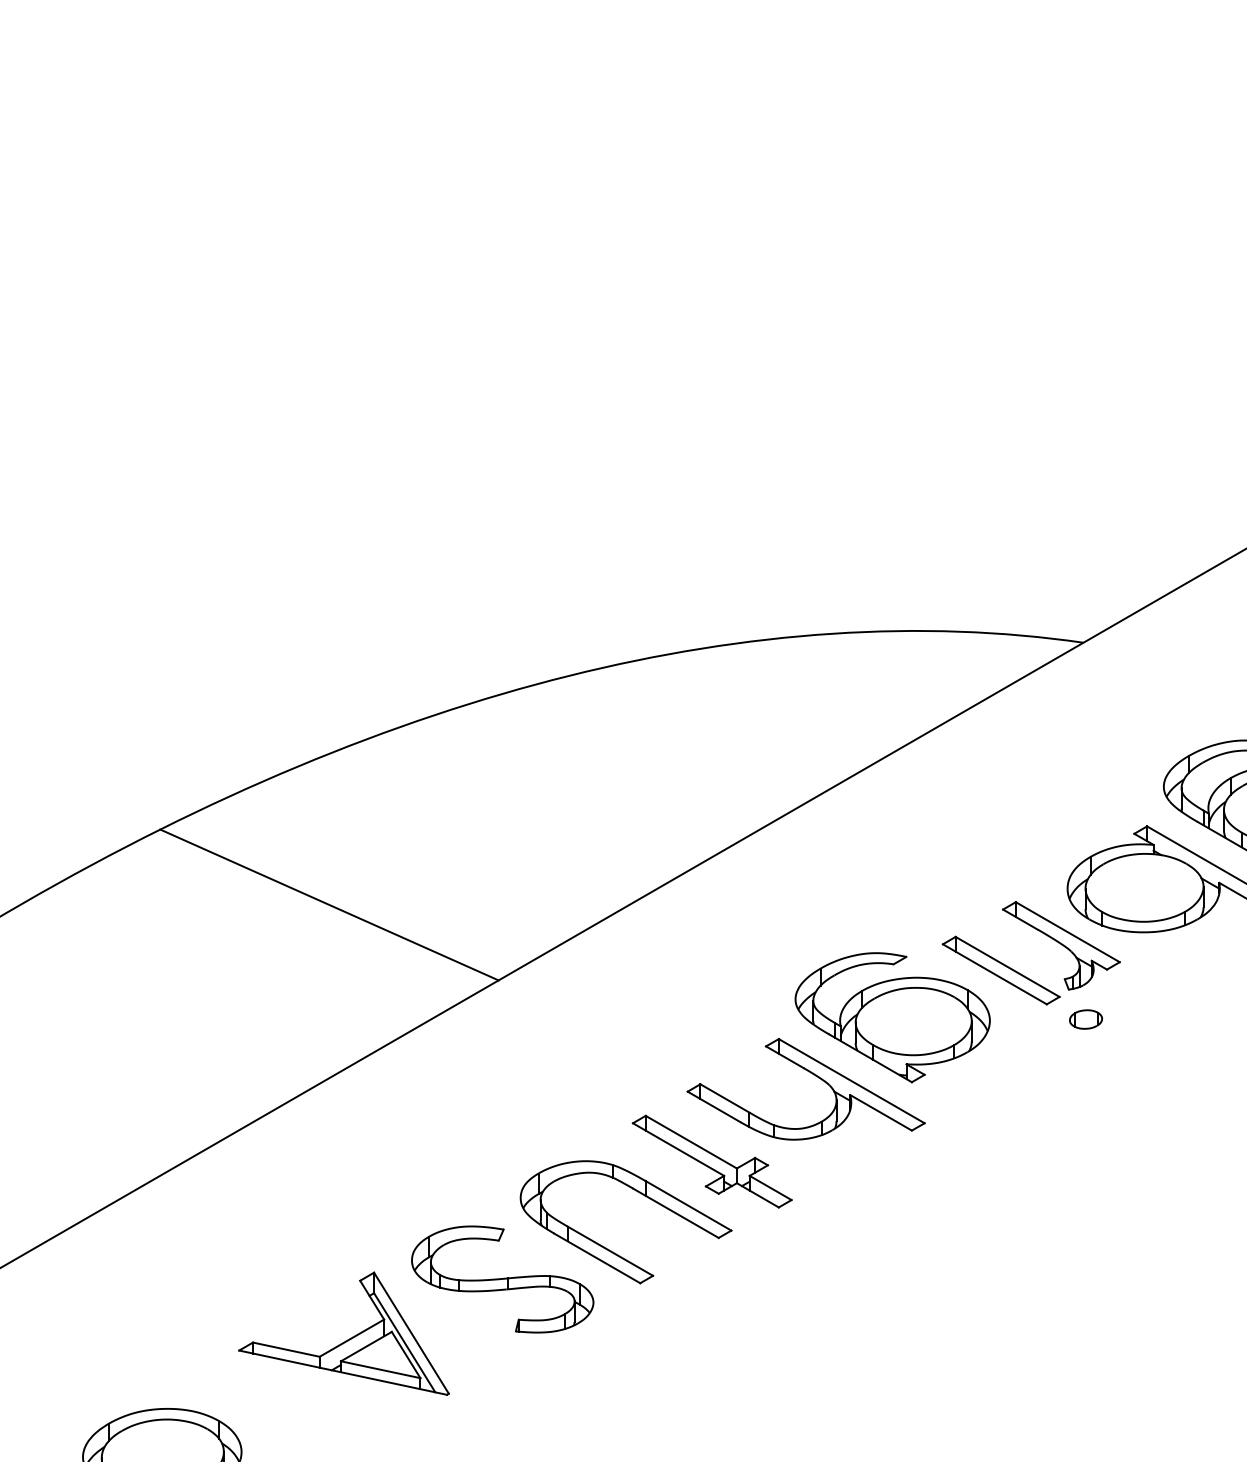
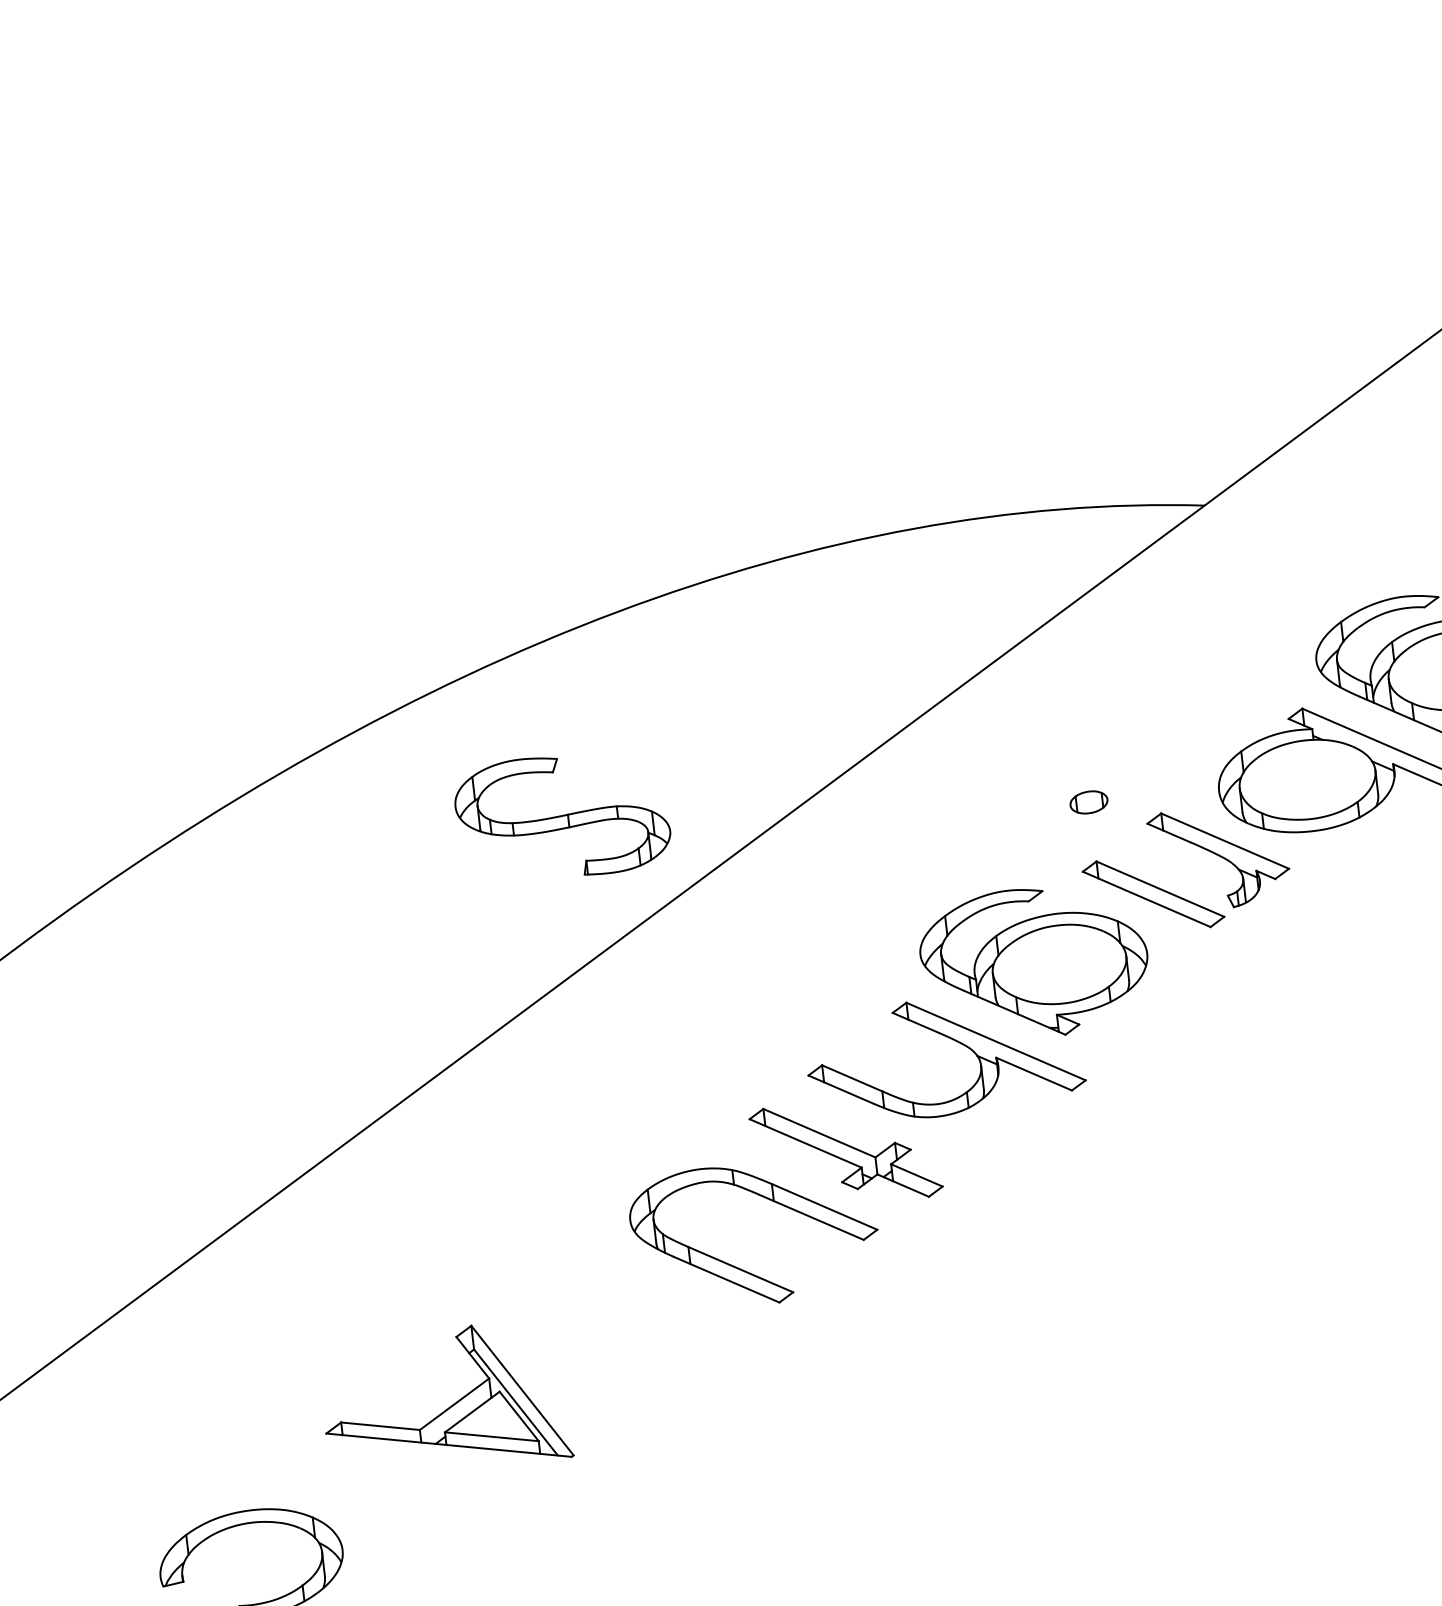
line: (329, 904) -> (370, 907), removed
part: (1085, 1019) -> (1088, 802), moved
part: (502, 1279) -> (562, 816), moved

